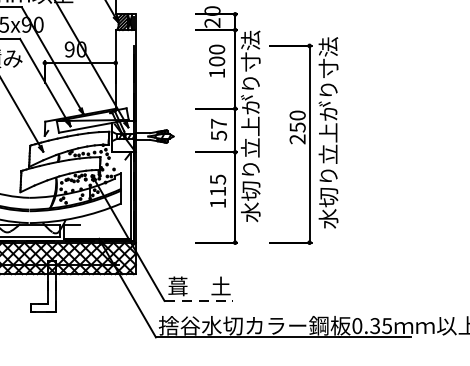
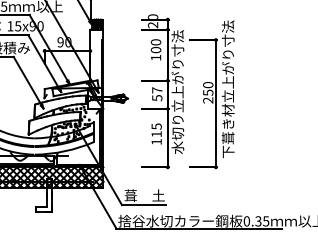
text: (327, 122) -> (227, 89), 水切り立上がり寸法 -> 下葺き材立上がり寸法
line: (199, 301) -> (144, 205), dashed -> solid

